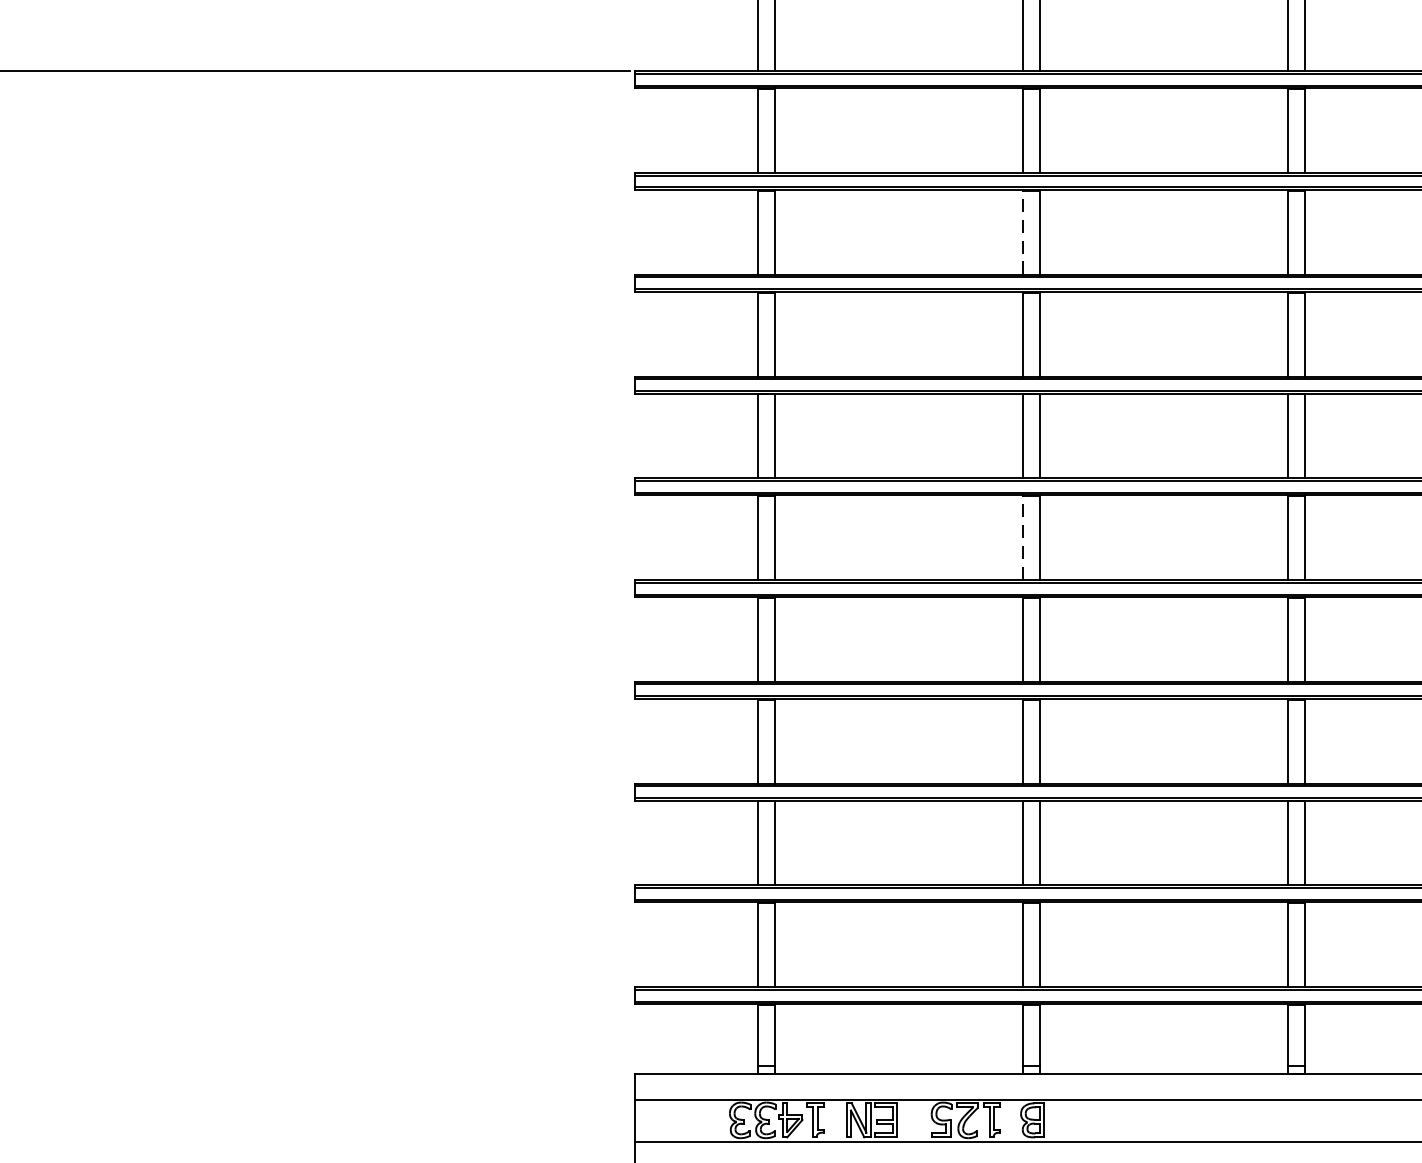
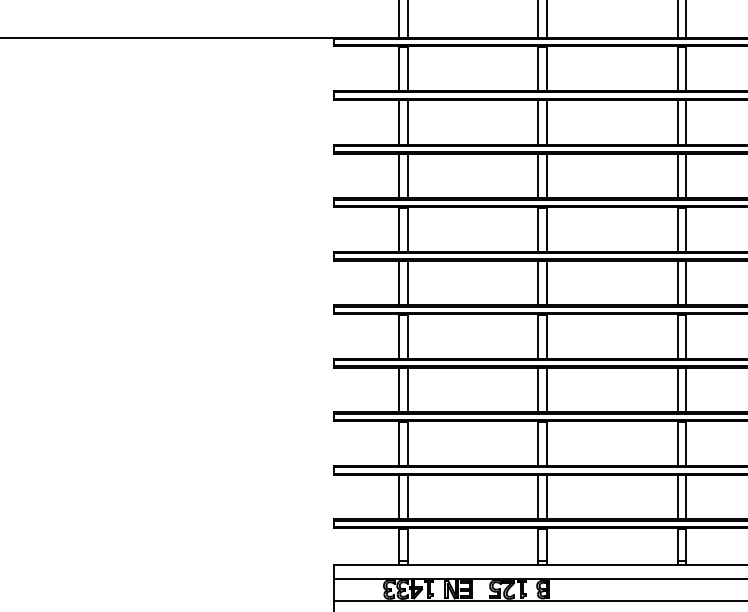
line: (1023, 232) -> (538, 122), dashed -> solid
line: (1023, 536) -> (538, 282), dashed -> solid

